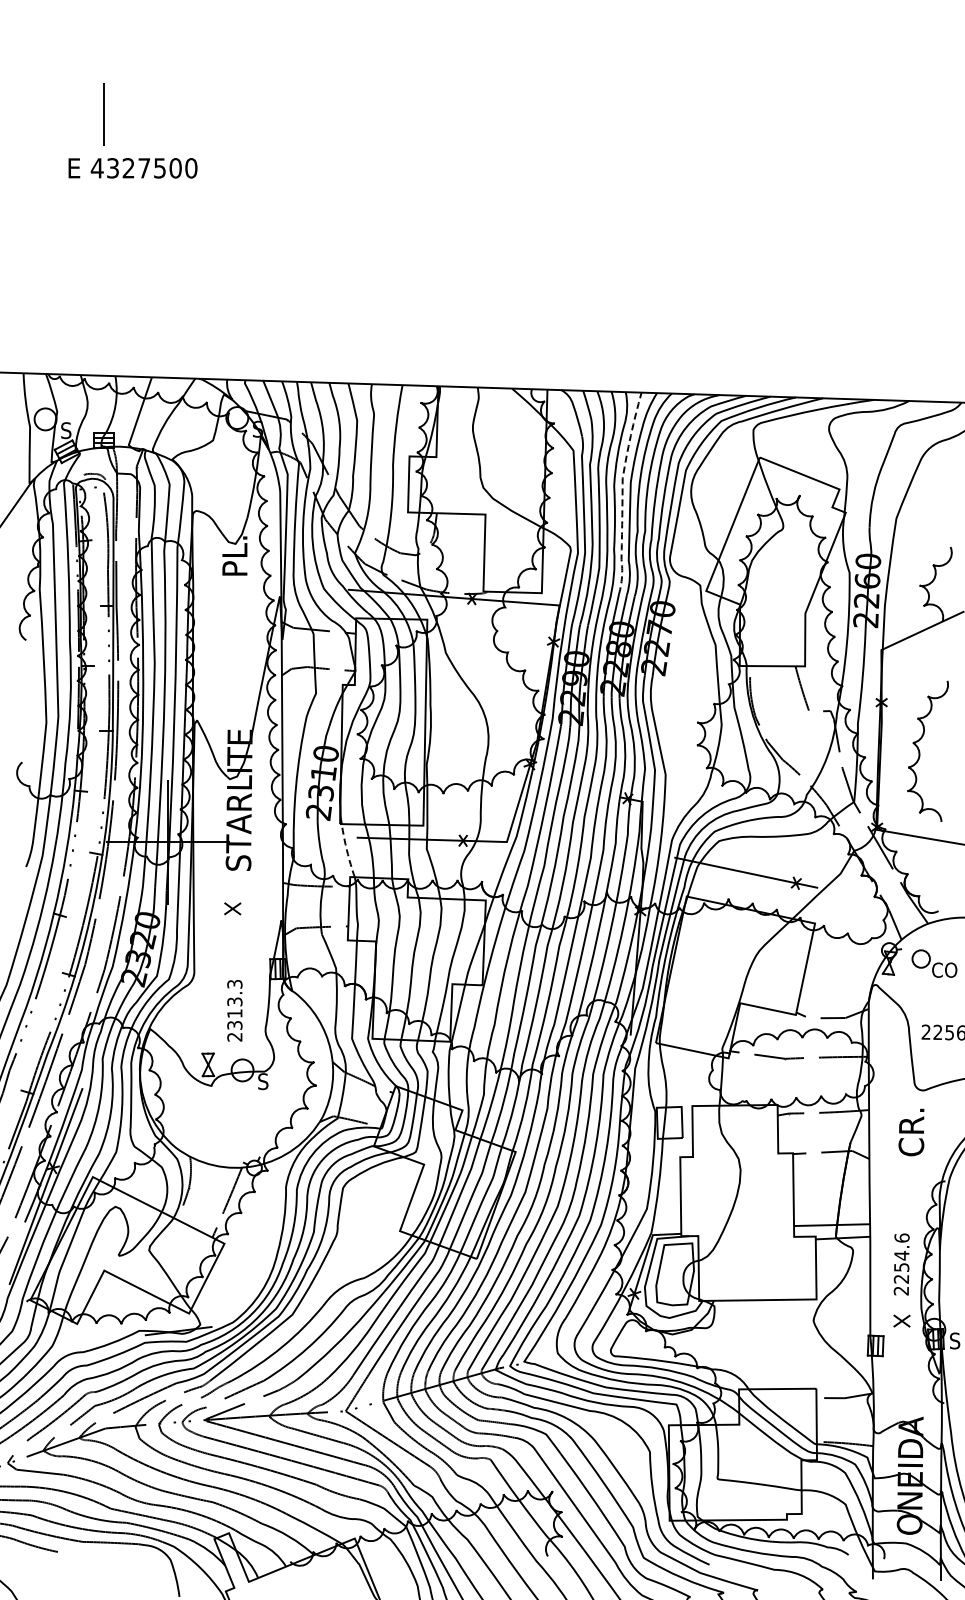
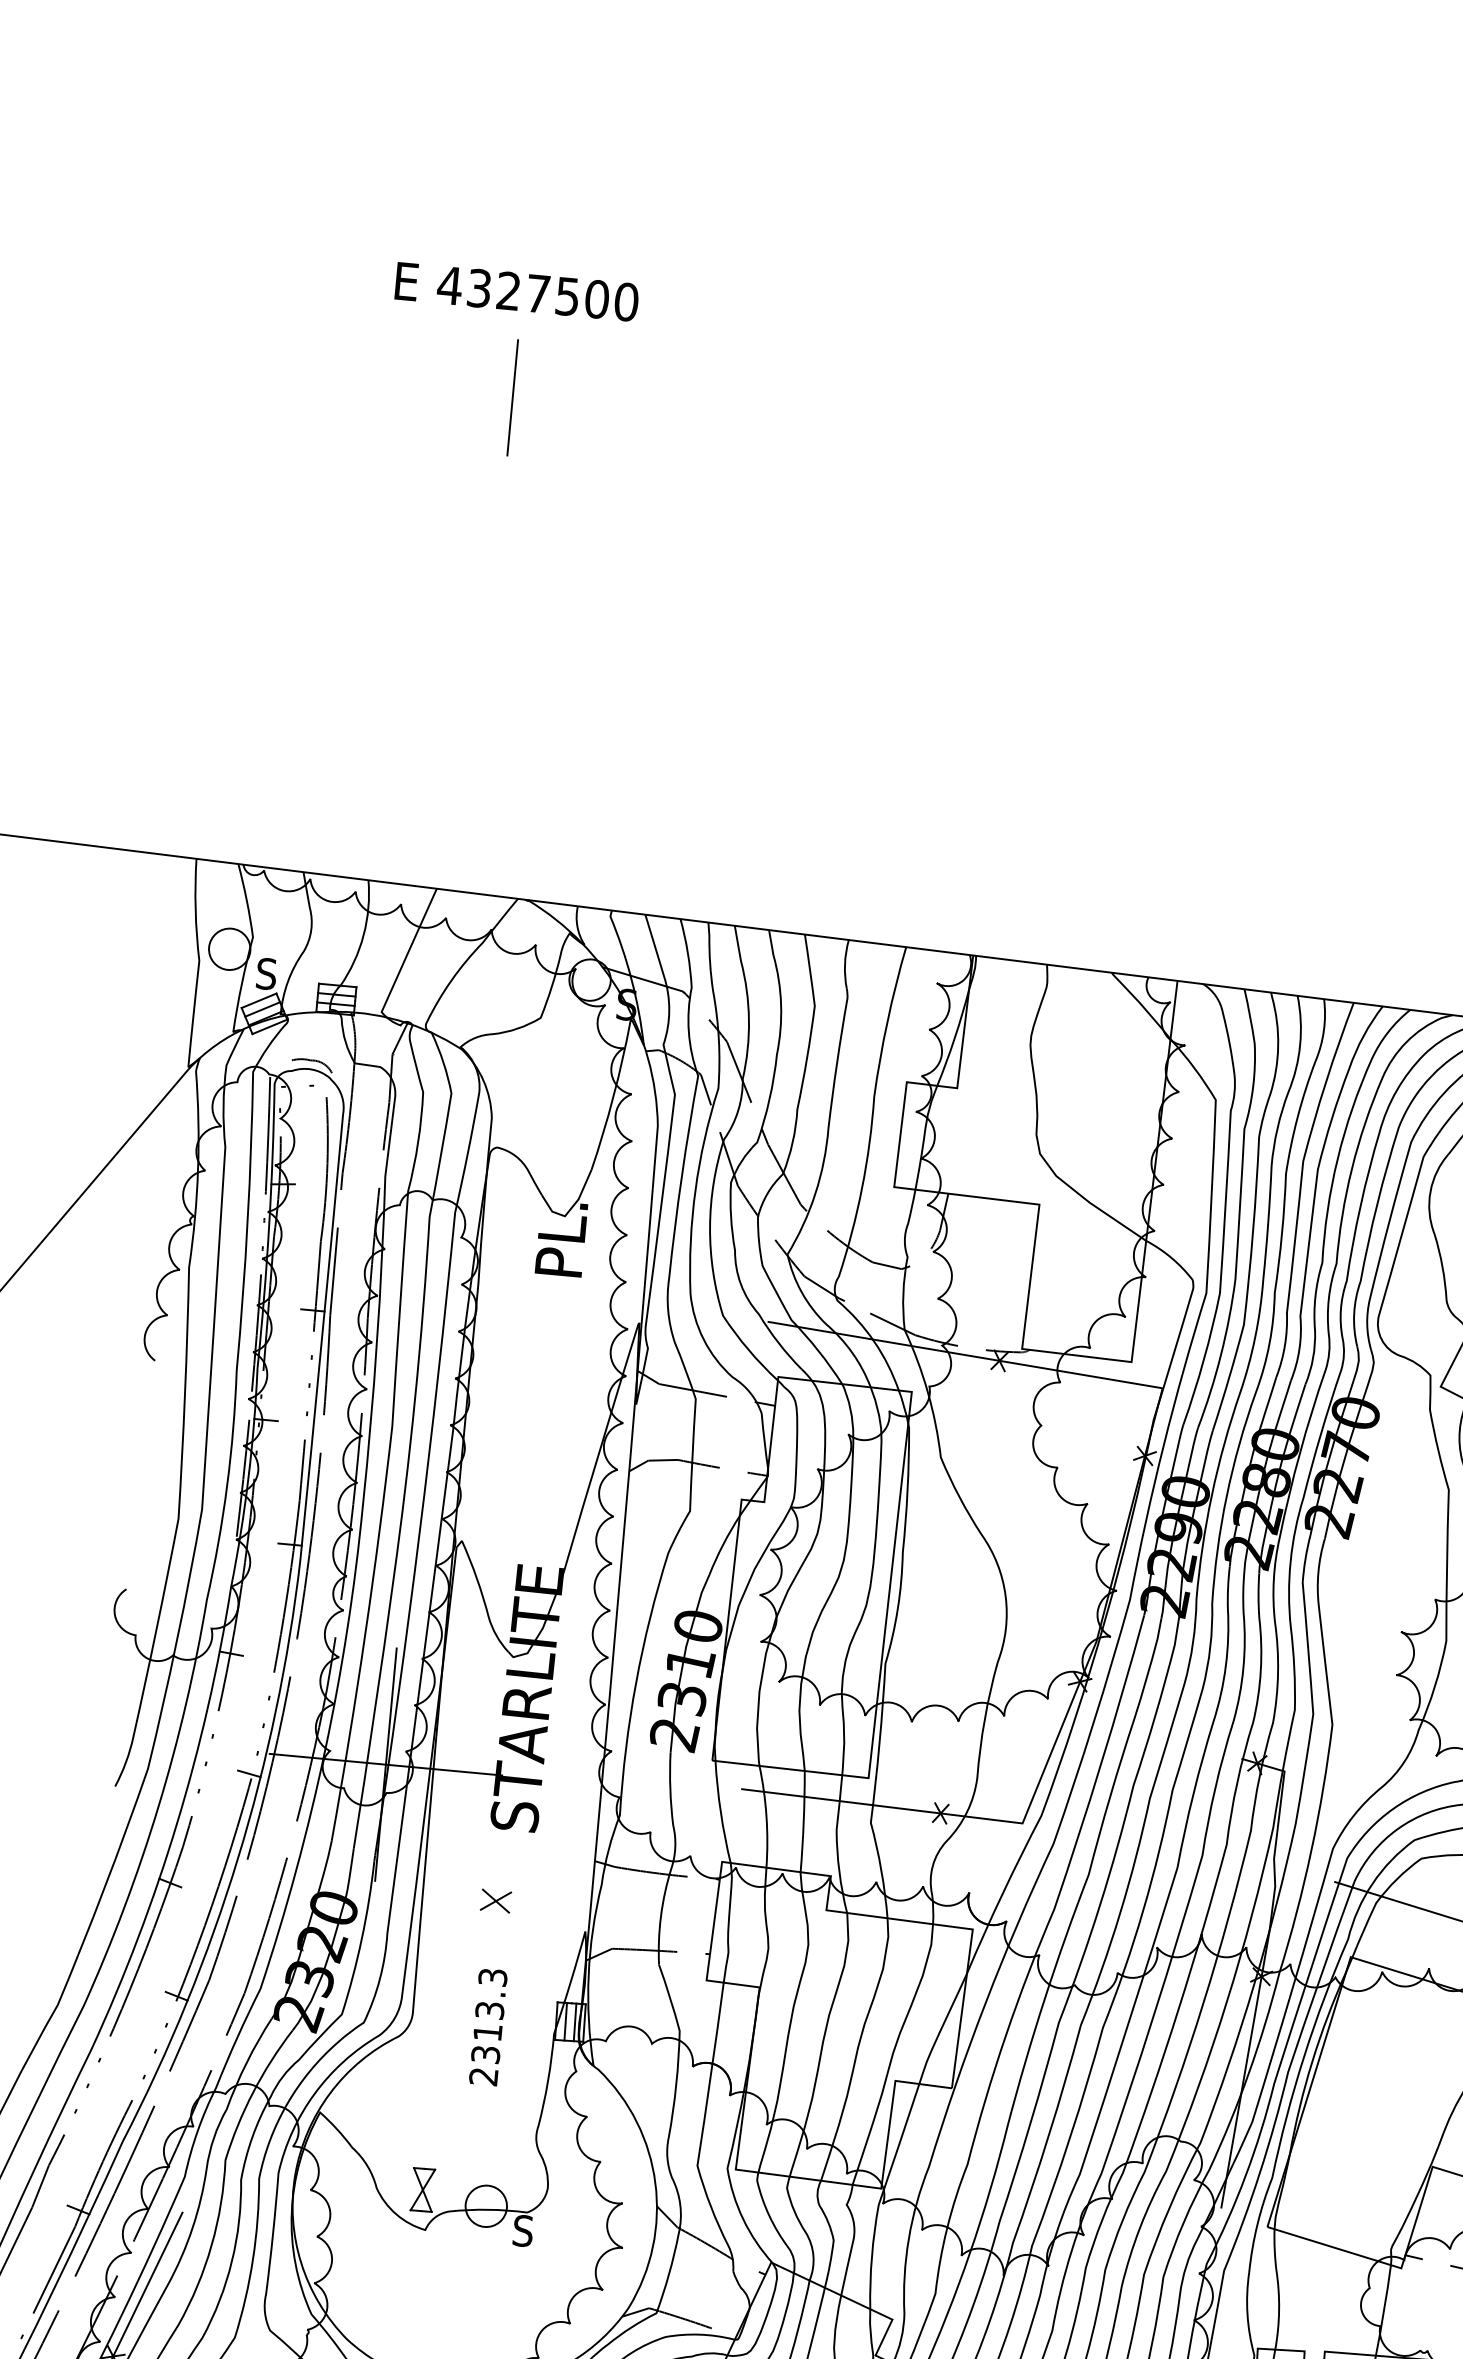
line: (103, 114) -> (511, 397), moved
text: (132, 168) -> (515, 292), moved
line: (622, 493) -> (1300, 1188), dashed -> solid
line: (347, 850) -> (721, 1811), dashed -> solid
text: (234, 1010) -> (487, 2026), moved

